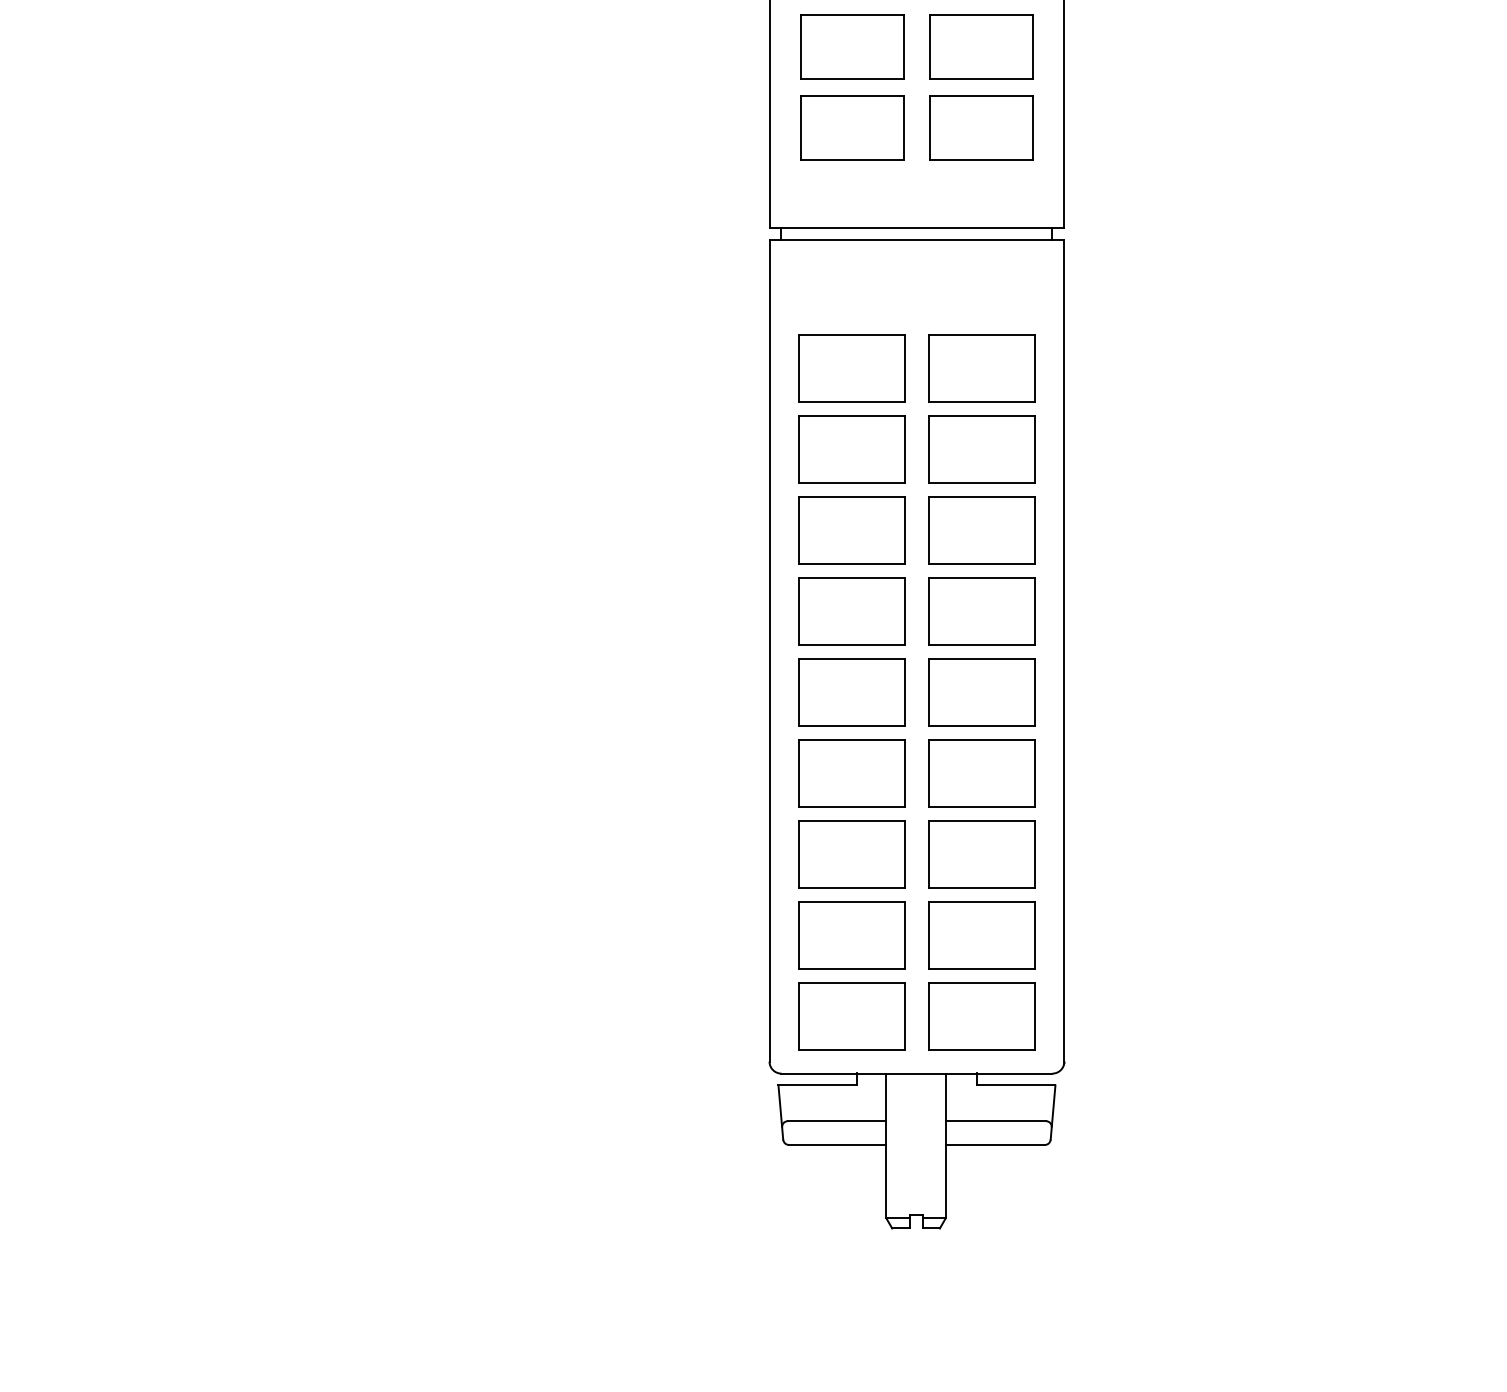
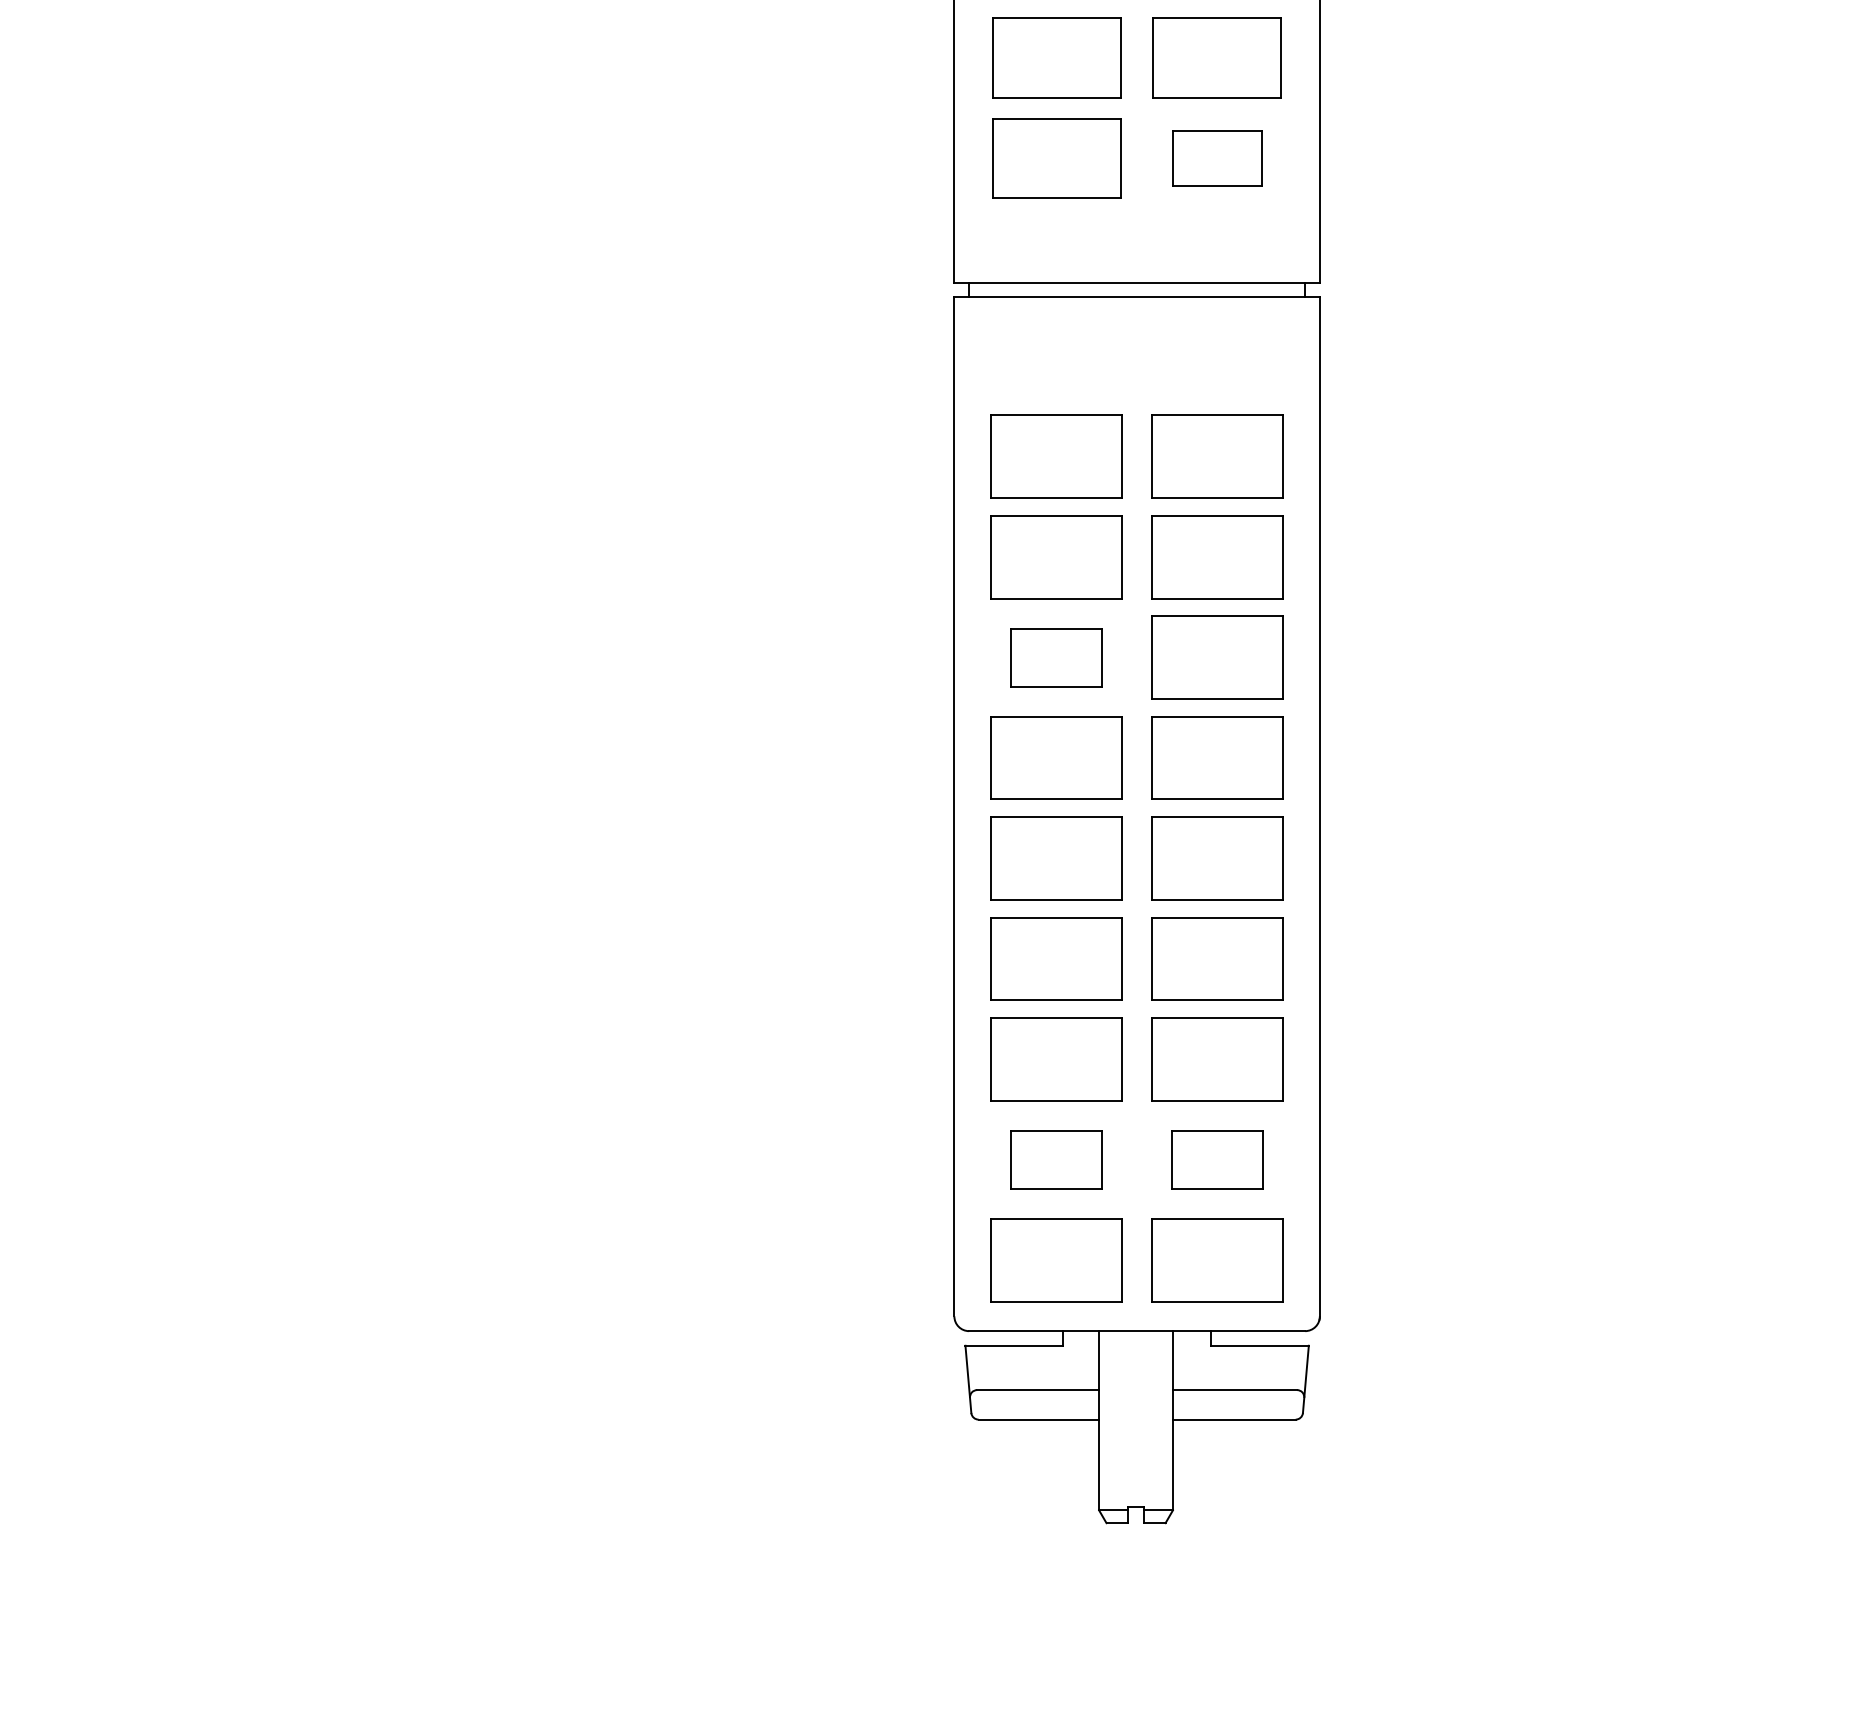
part: (980, 127) -> (1216, 158), size x0.7
part: (851, 530) -> (1056, 657), size x0.7
part: (851, 935) -> (1056, 1159), size x0.7
part: (981, 935) -> (1217, 1159), size x0.7

